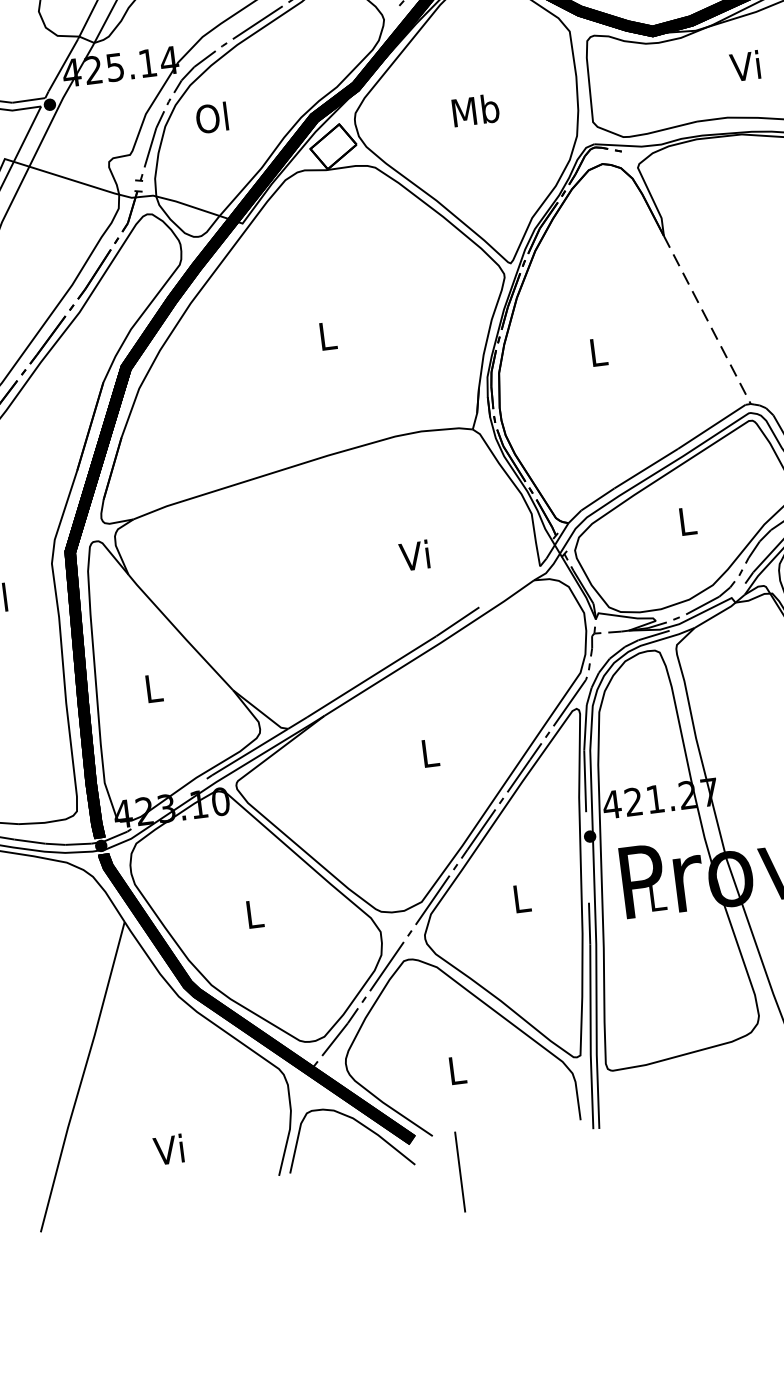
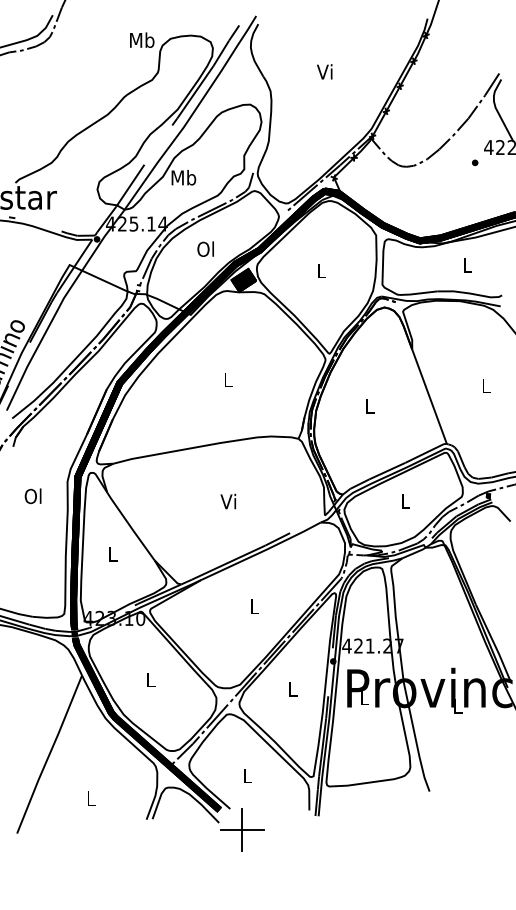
text: (745, 64) -> (466, 264), Vi -> L
text: (475, 109) -> (321, 270), Mb -> L
text: (211, 116) -> (205, 248), moved
fill: (332, 146) -> (243, 280), added
line: (707, 321) -> (429, 397), dashed -> solid
text: (412, 555) -> (227, 501), moved
text: (167, 1149) -> (89, 798), Vi -> L
line: (460, 1171) -> (242, 829), added

